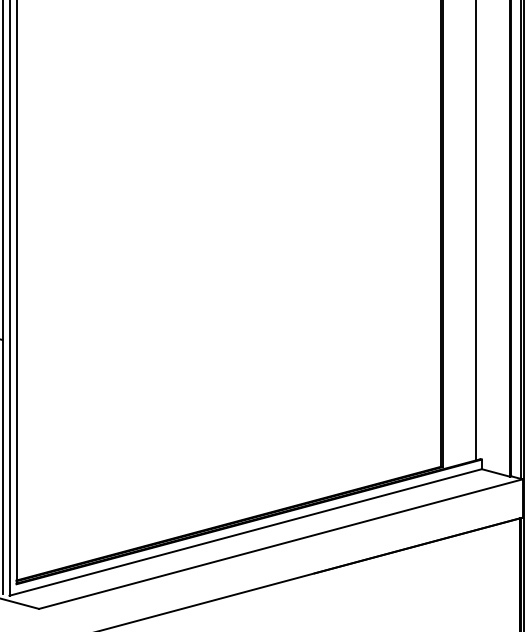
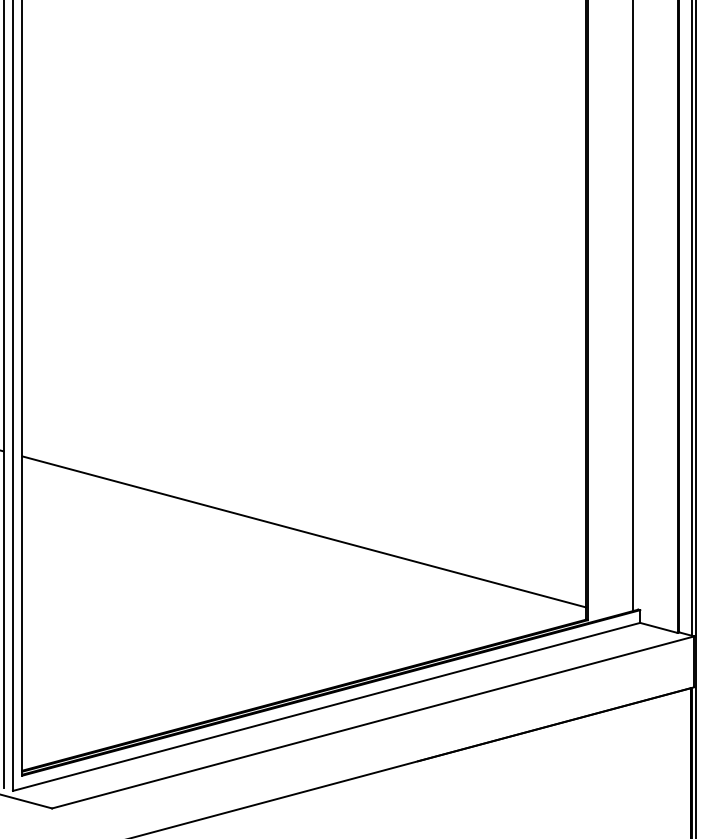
line: (229, 400) -> (304, 531), added

